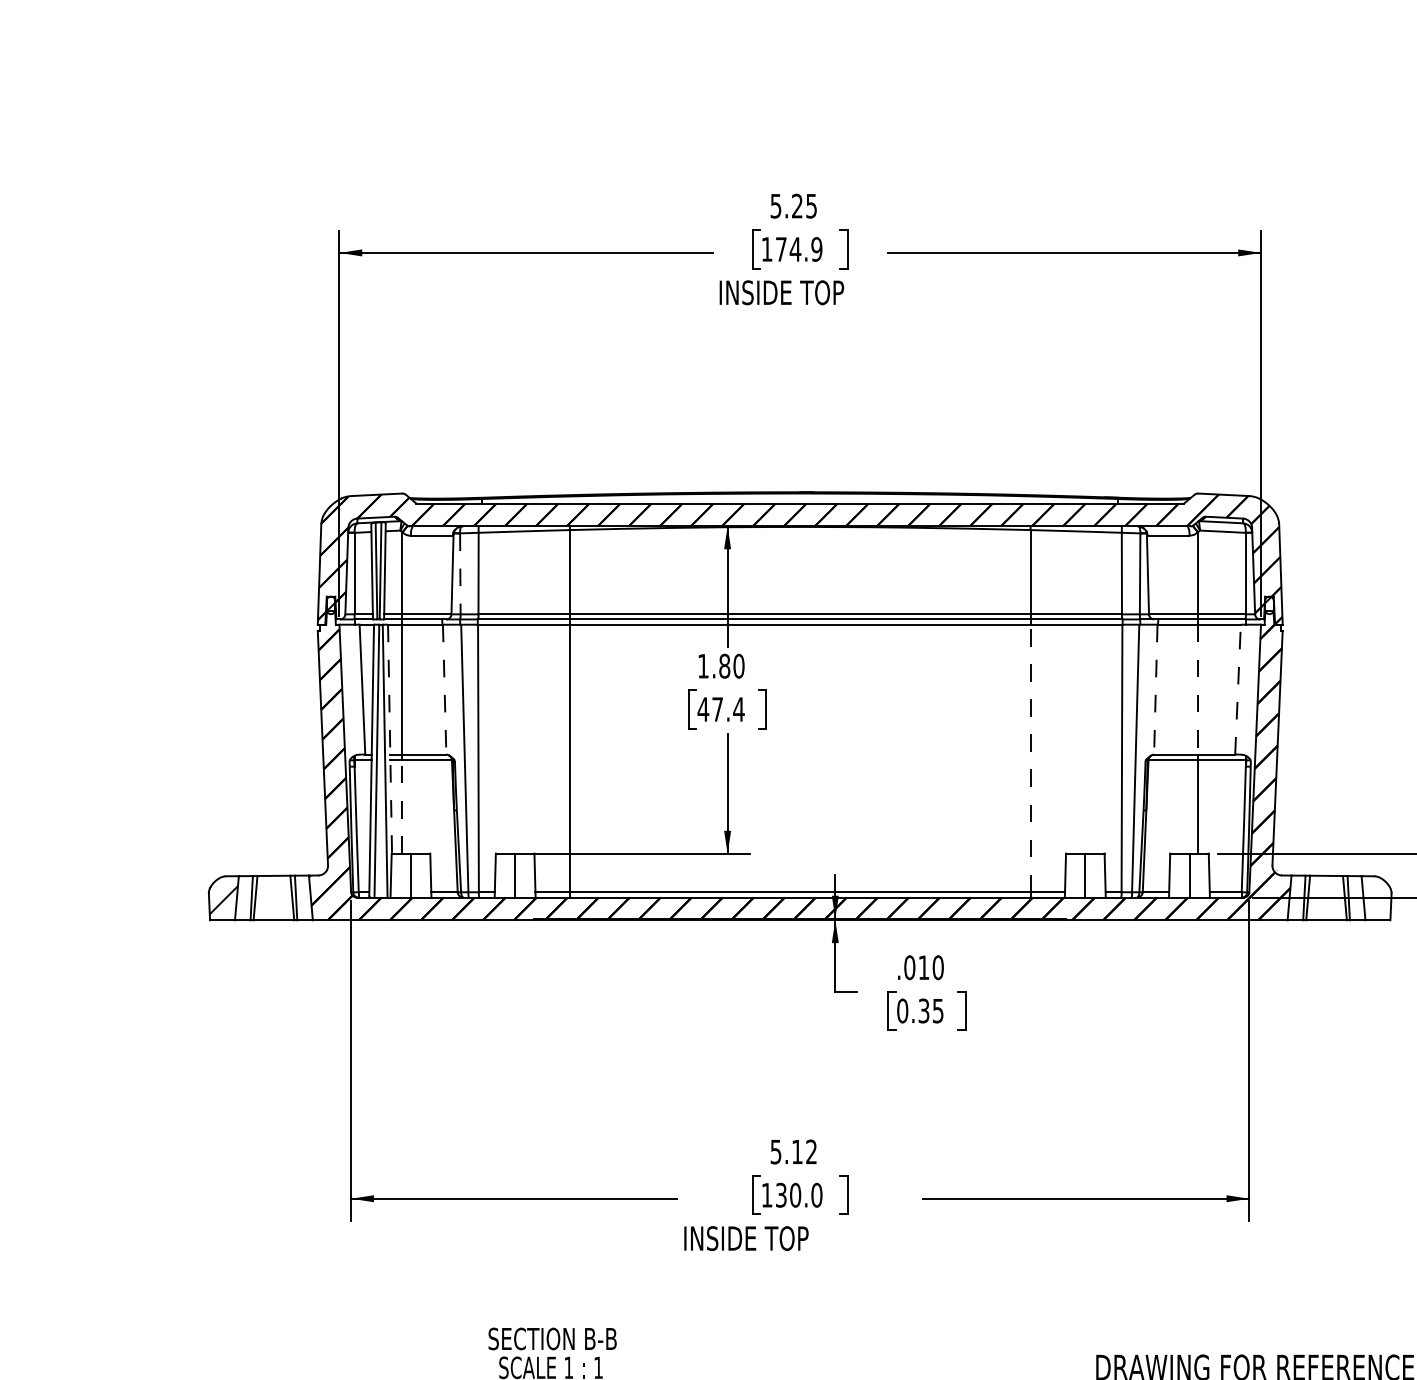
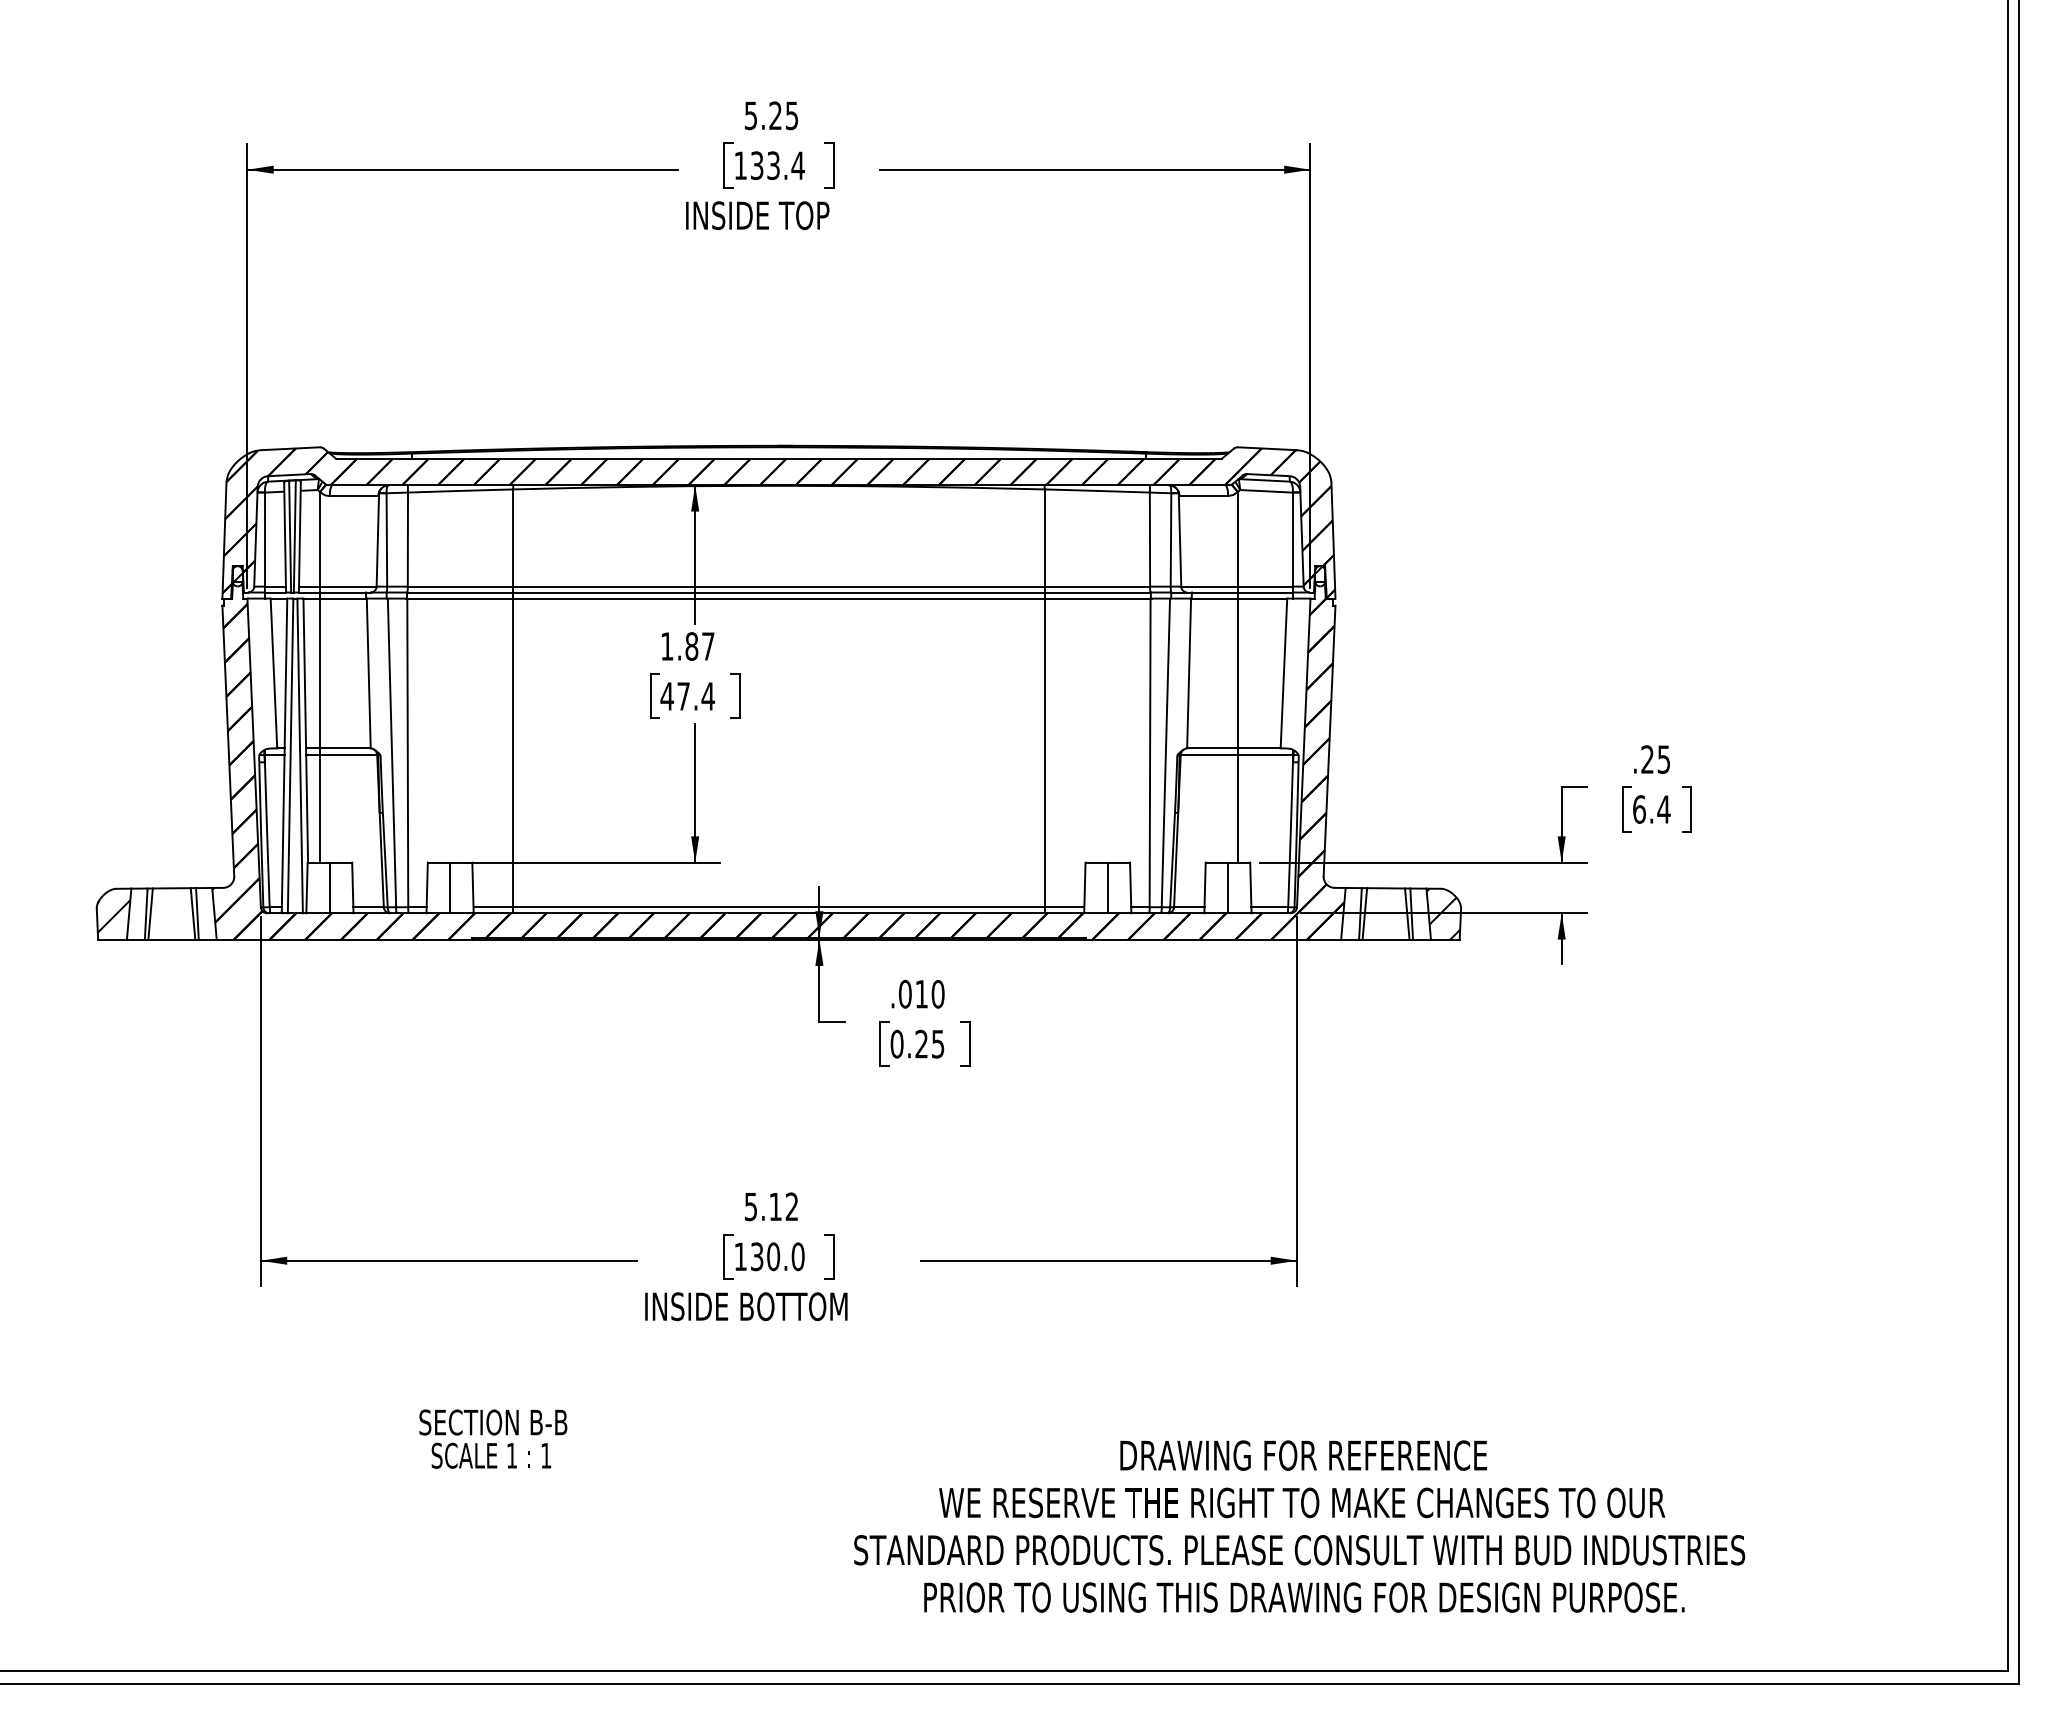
text: (798, 249) -> (777, 165), 174.9 -> 133.4
line: (460, 574) -> (386, 540), dashed -> solid
text: (738, 666) -> (707, 646), 1.80 -> 1.87
line: (444, 689) -> (368, 673), dashed -> solid
line: (1156, 689) -> (1189, 673), dashed -> solid
line: (1197, 689) -> (1237, 673), dashed -> solid
line: (1237, 689) -> (1283, 673), dashed -> solid
line: (389, 739) -> (305, 731), dashed -> solid
line: (1030, 758) -> (1044, 752), dashed -> solid
line: (402, 806) -> (320, 808), dashed -> solid
hatch: (1376, 897) -> (1443, 913), added
text: (923, 1011) -> (921, 1044), 0.35 -> 0.25
text: (811, 1238) -> (792, 1306), INSIDE TOP -> INSIDE BOTTOM

